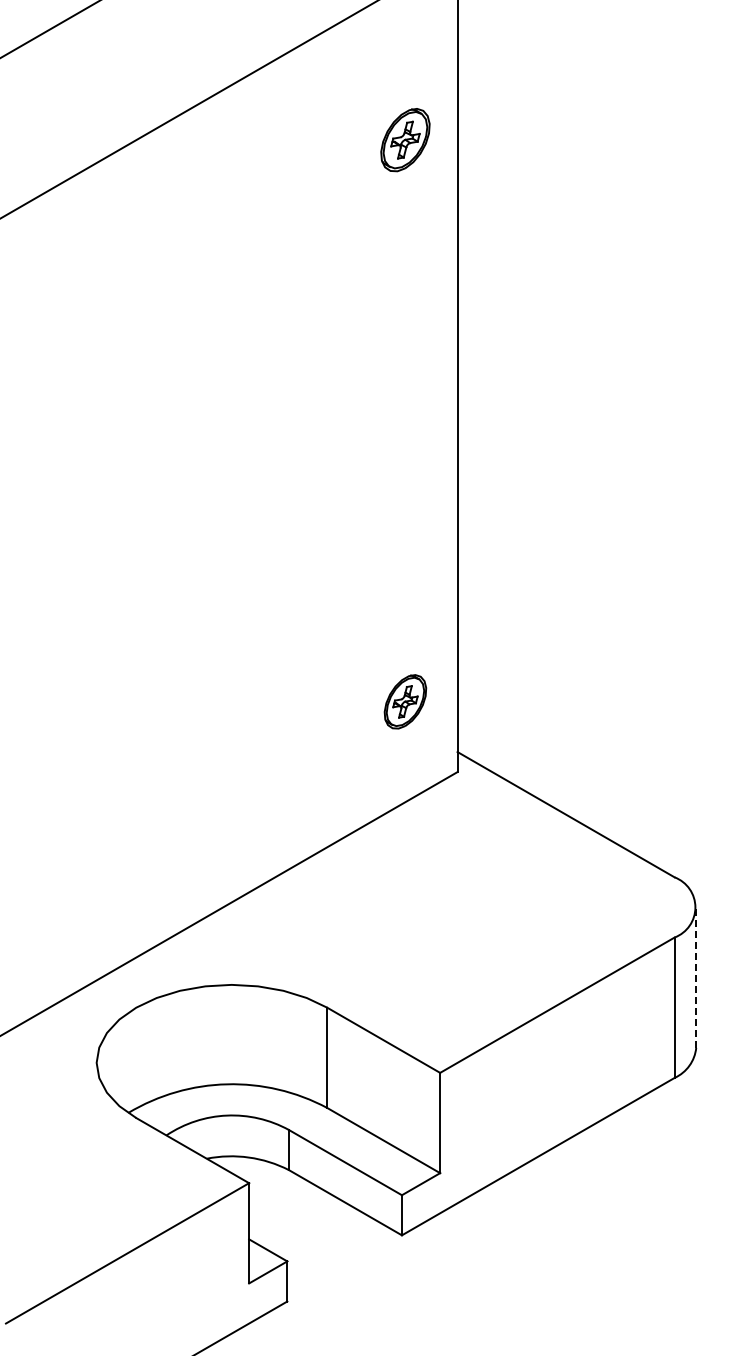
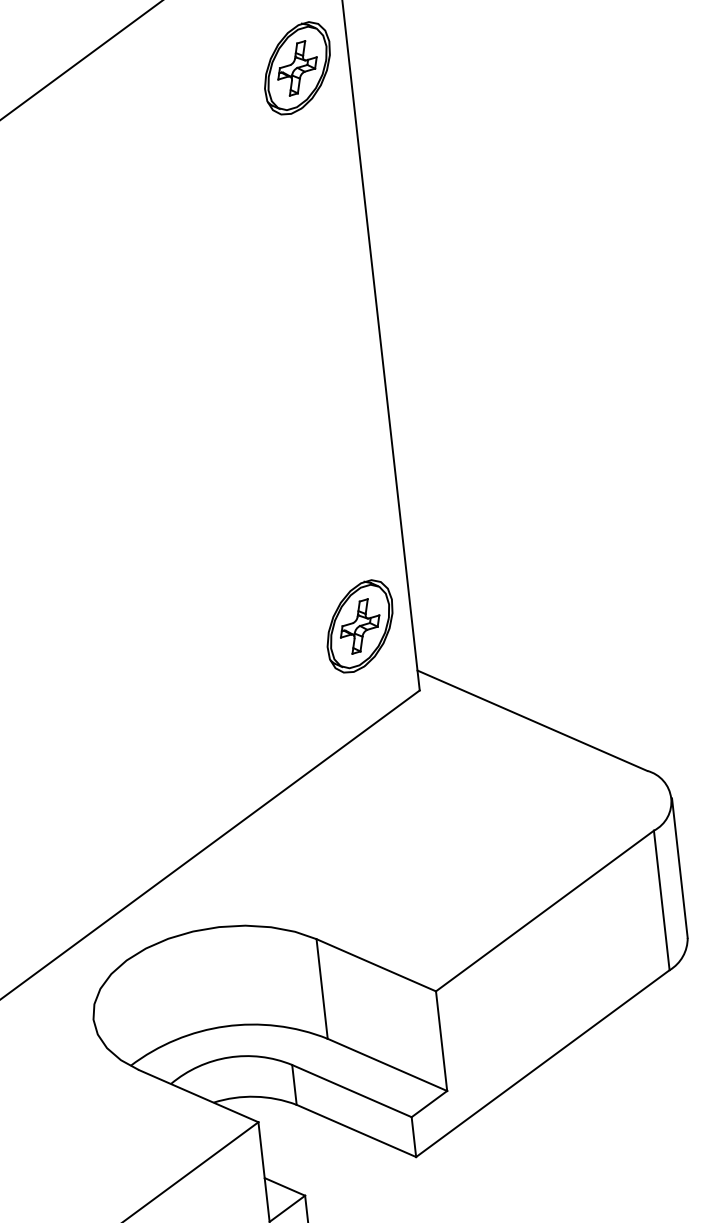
part: (405, 139) -> (297, 67), size x1.43
part: (405, 701) -> (360, 626), size x1.67
line: (696, 977) -> (680, 867), dashed -> solid

